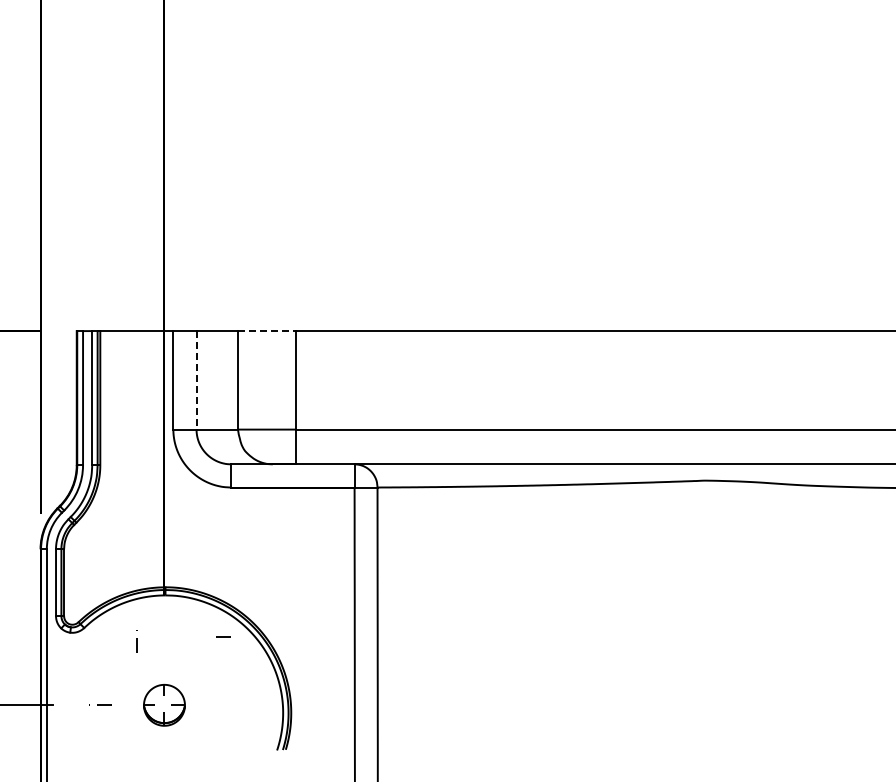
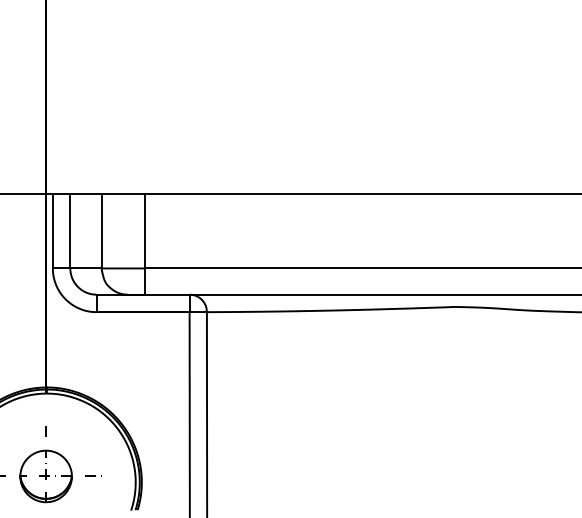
line: (266, 331) -> (123, 194), dashed -> solid
line: (196, 380) -> (70, 231), dashed -> solid
line: (223, 636) -> (90, 475), moved
line: (136, 641) -> (45, 428), moved
part: (164, 705) -> (46, 476), size x1.67

